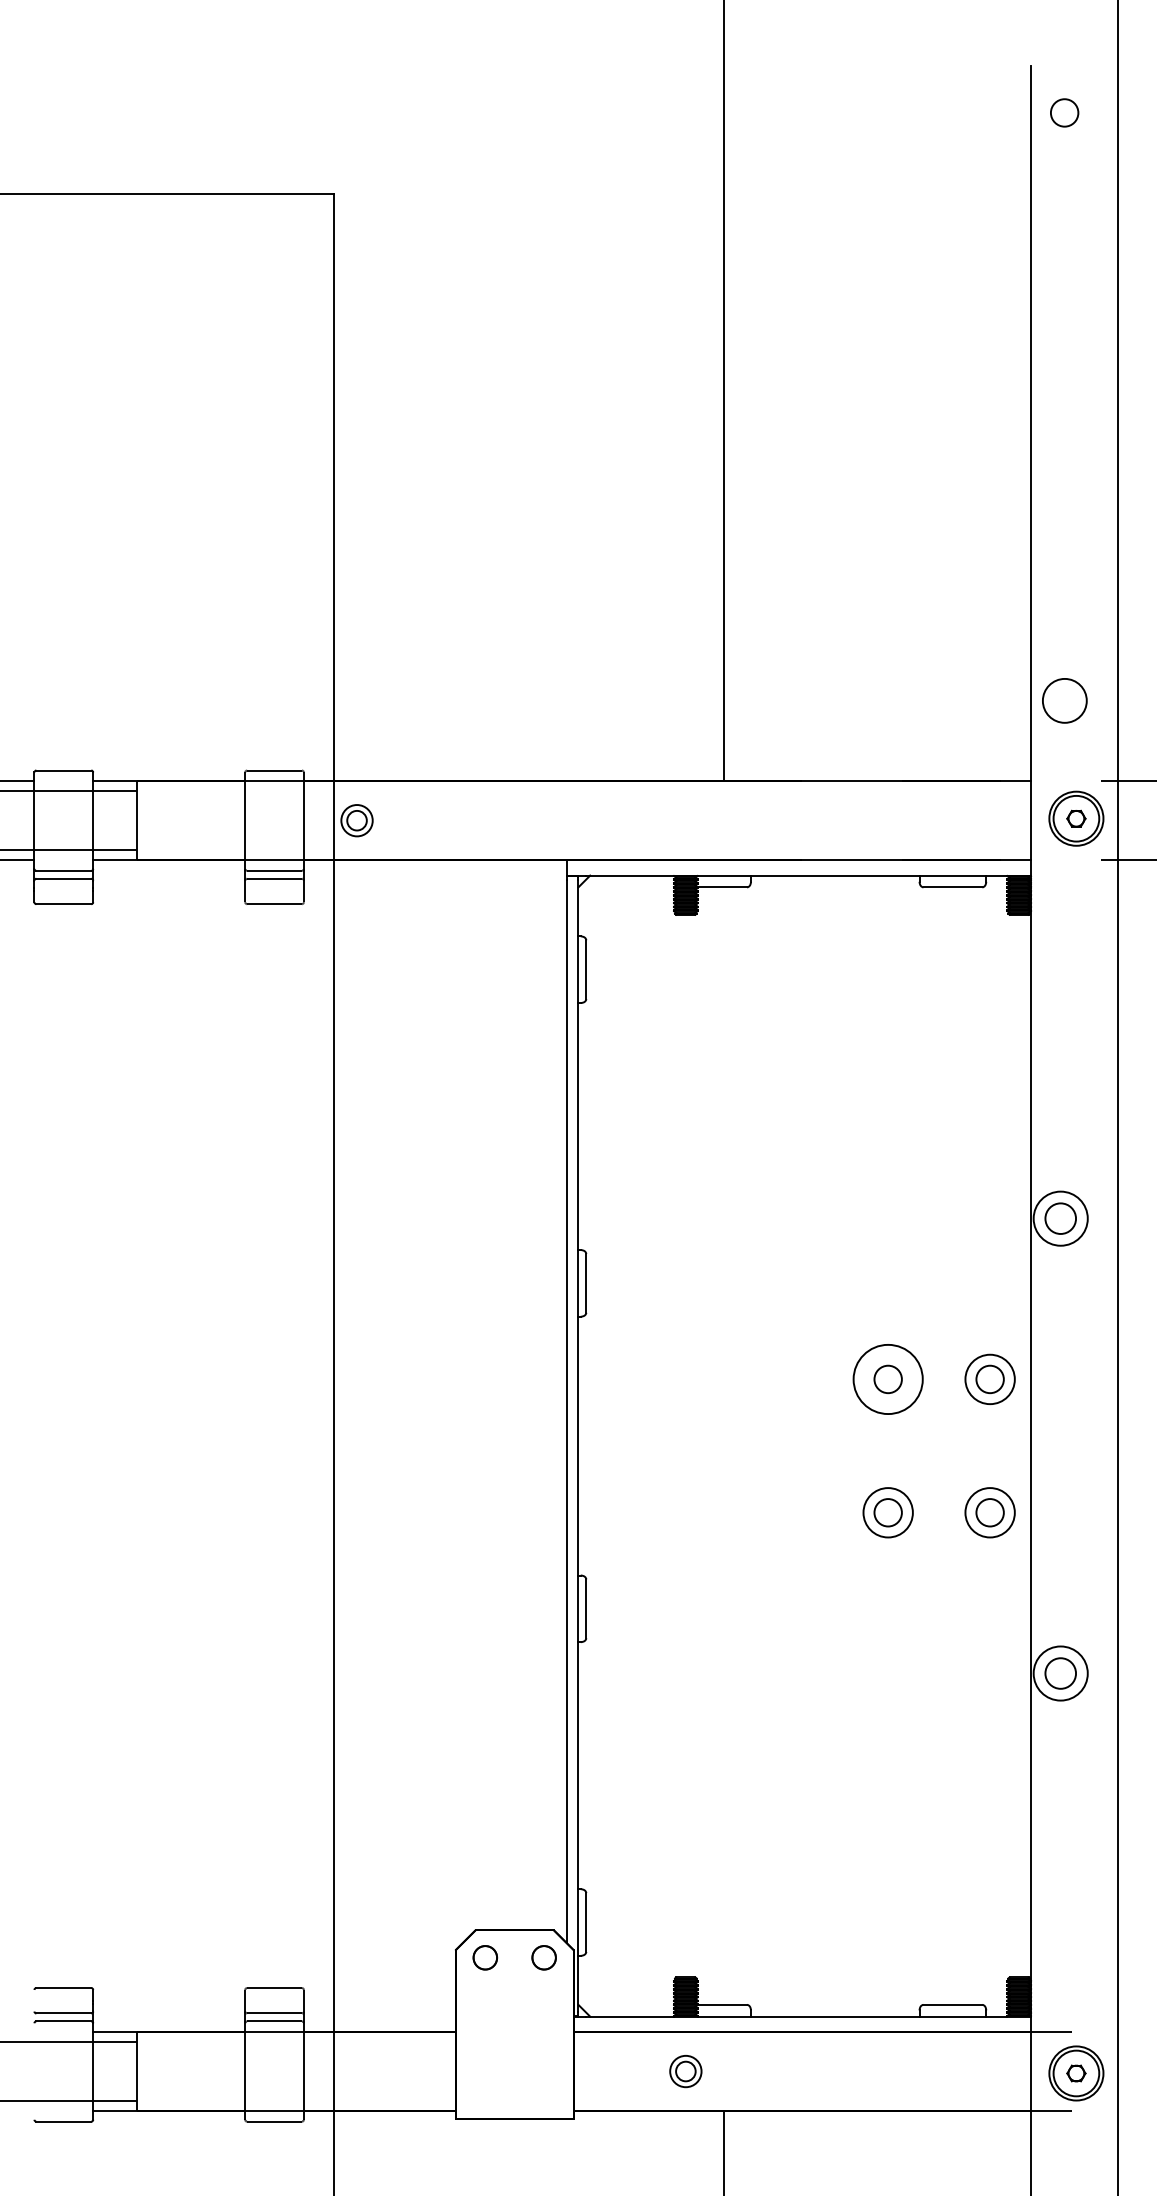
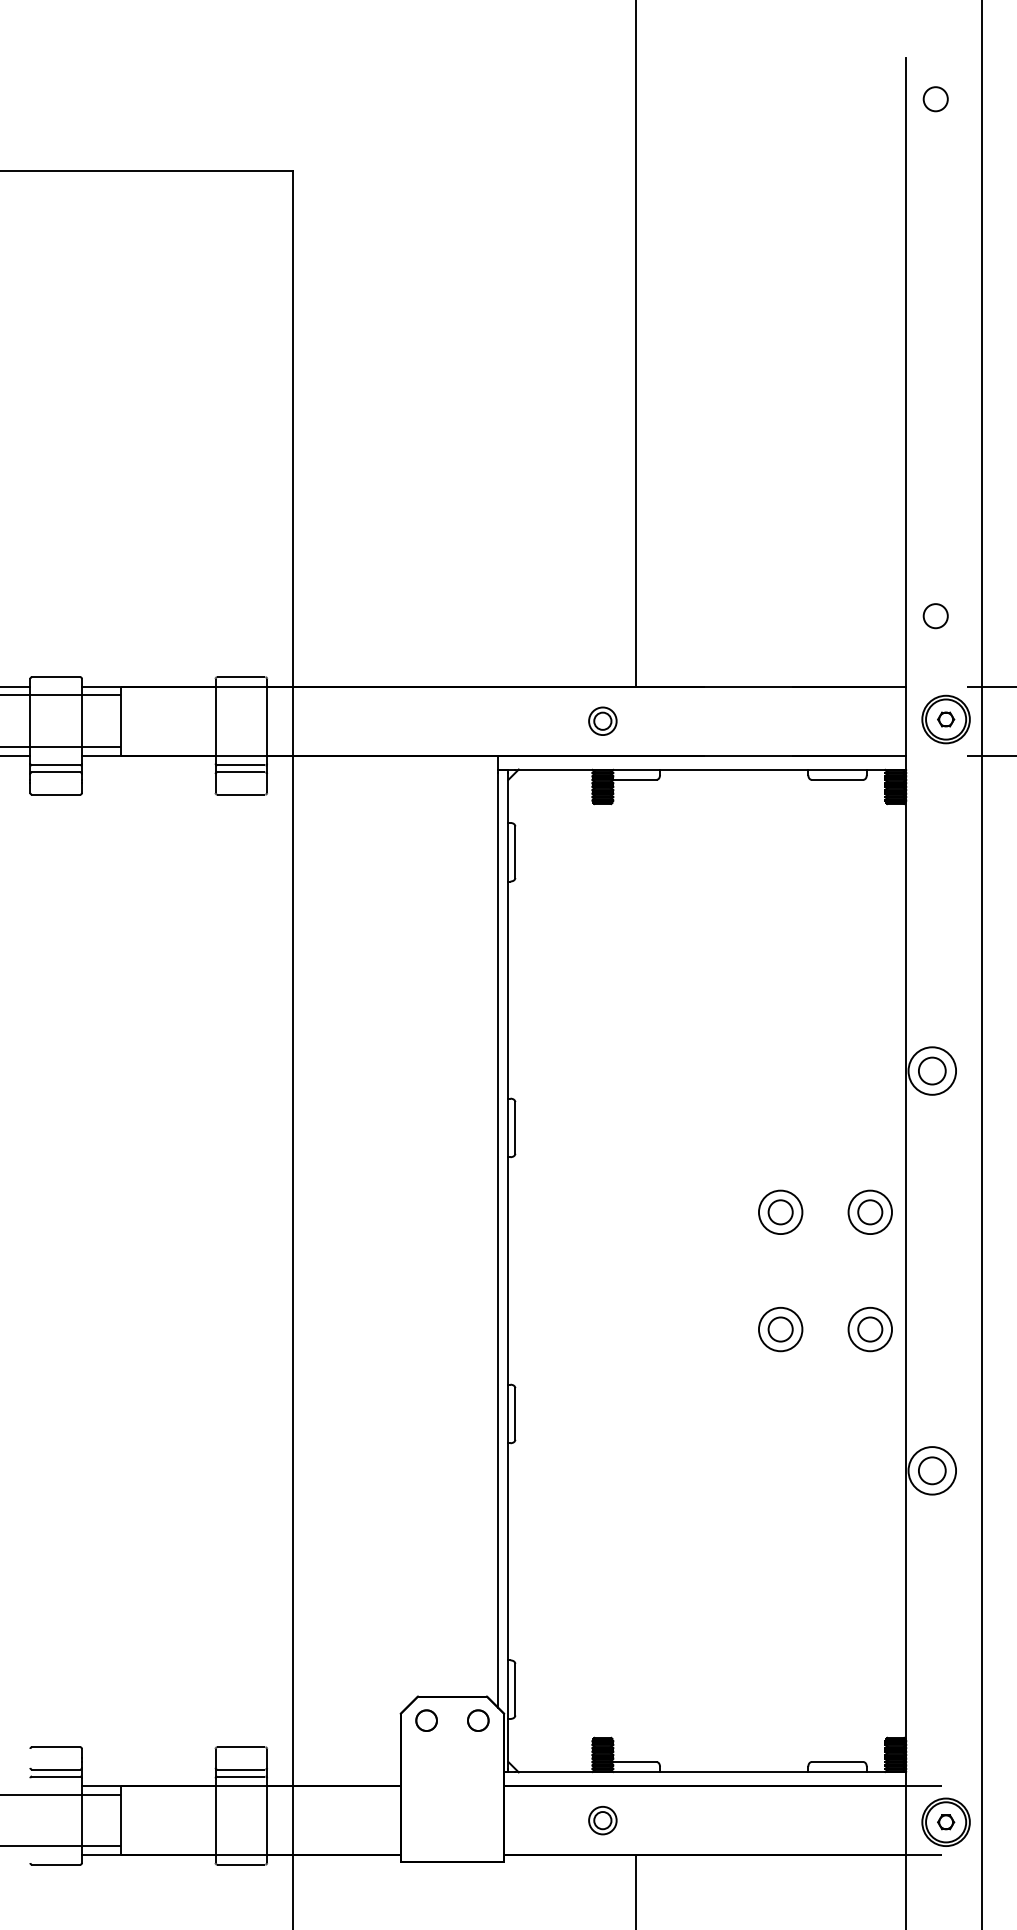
circle: (1064, 701) -> (935, 616), size x0.62
part: (356, 819) -> (602, 720), moved
circle: (887, 1379) -> (780, 1212), size x0.71

